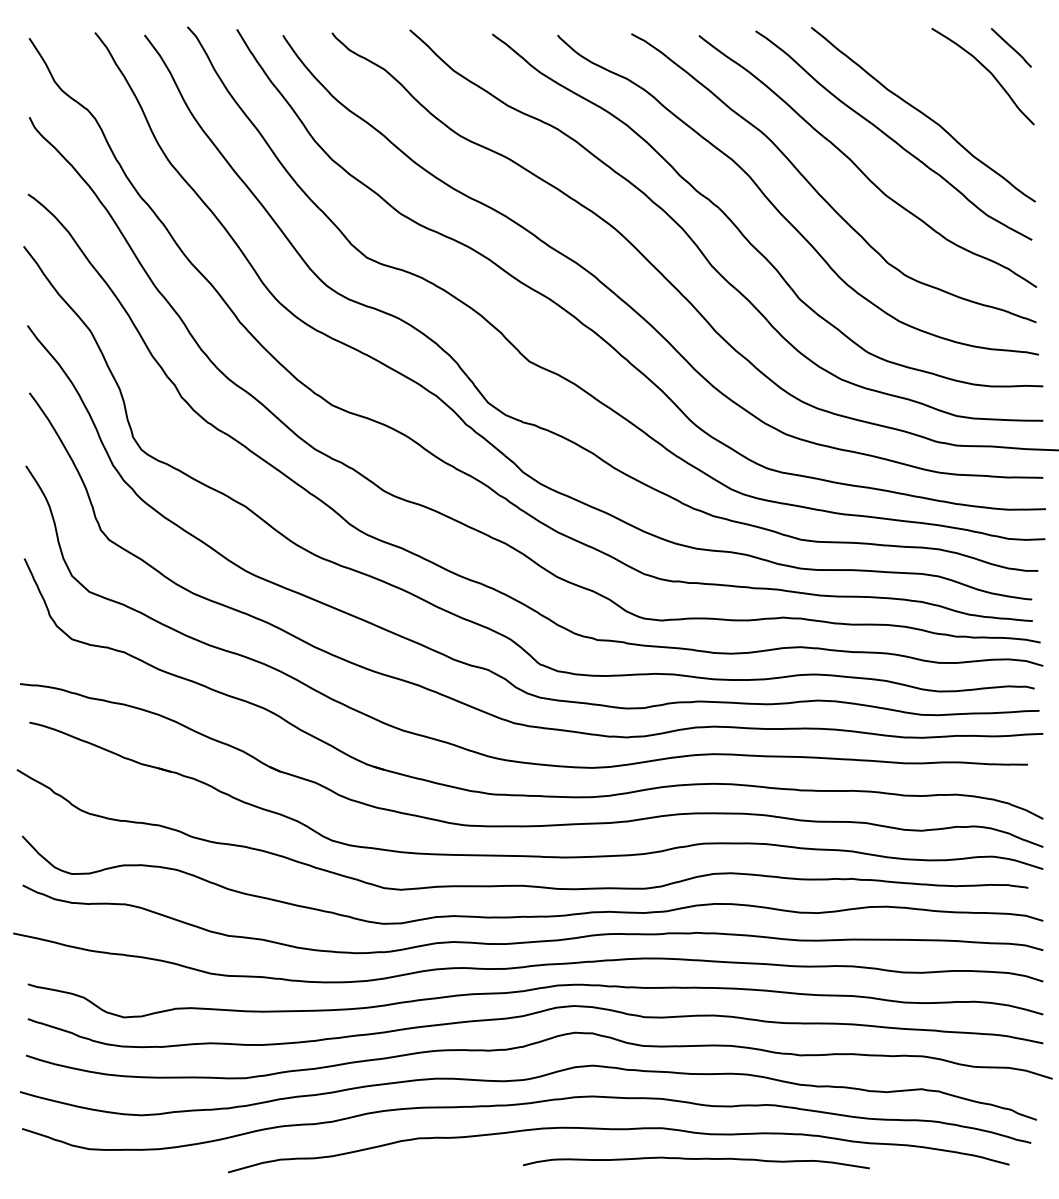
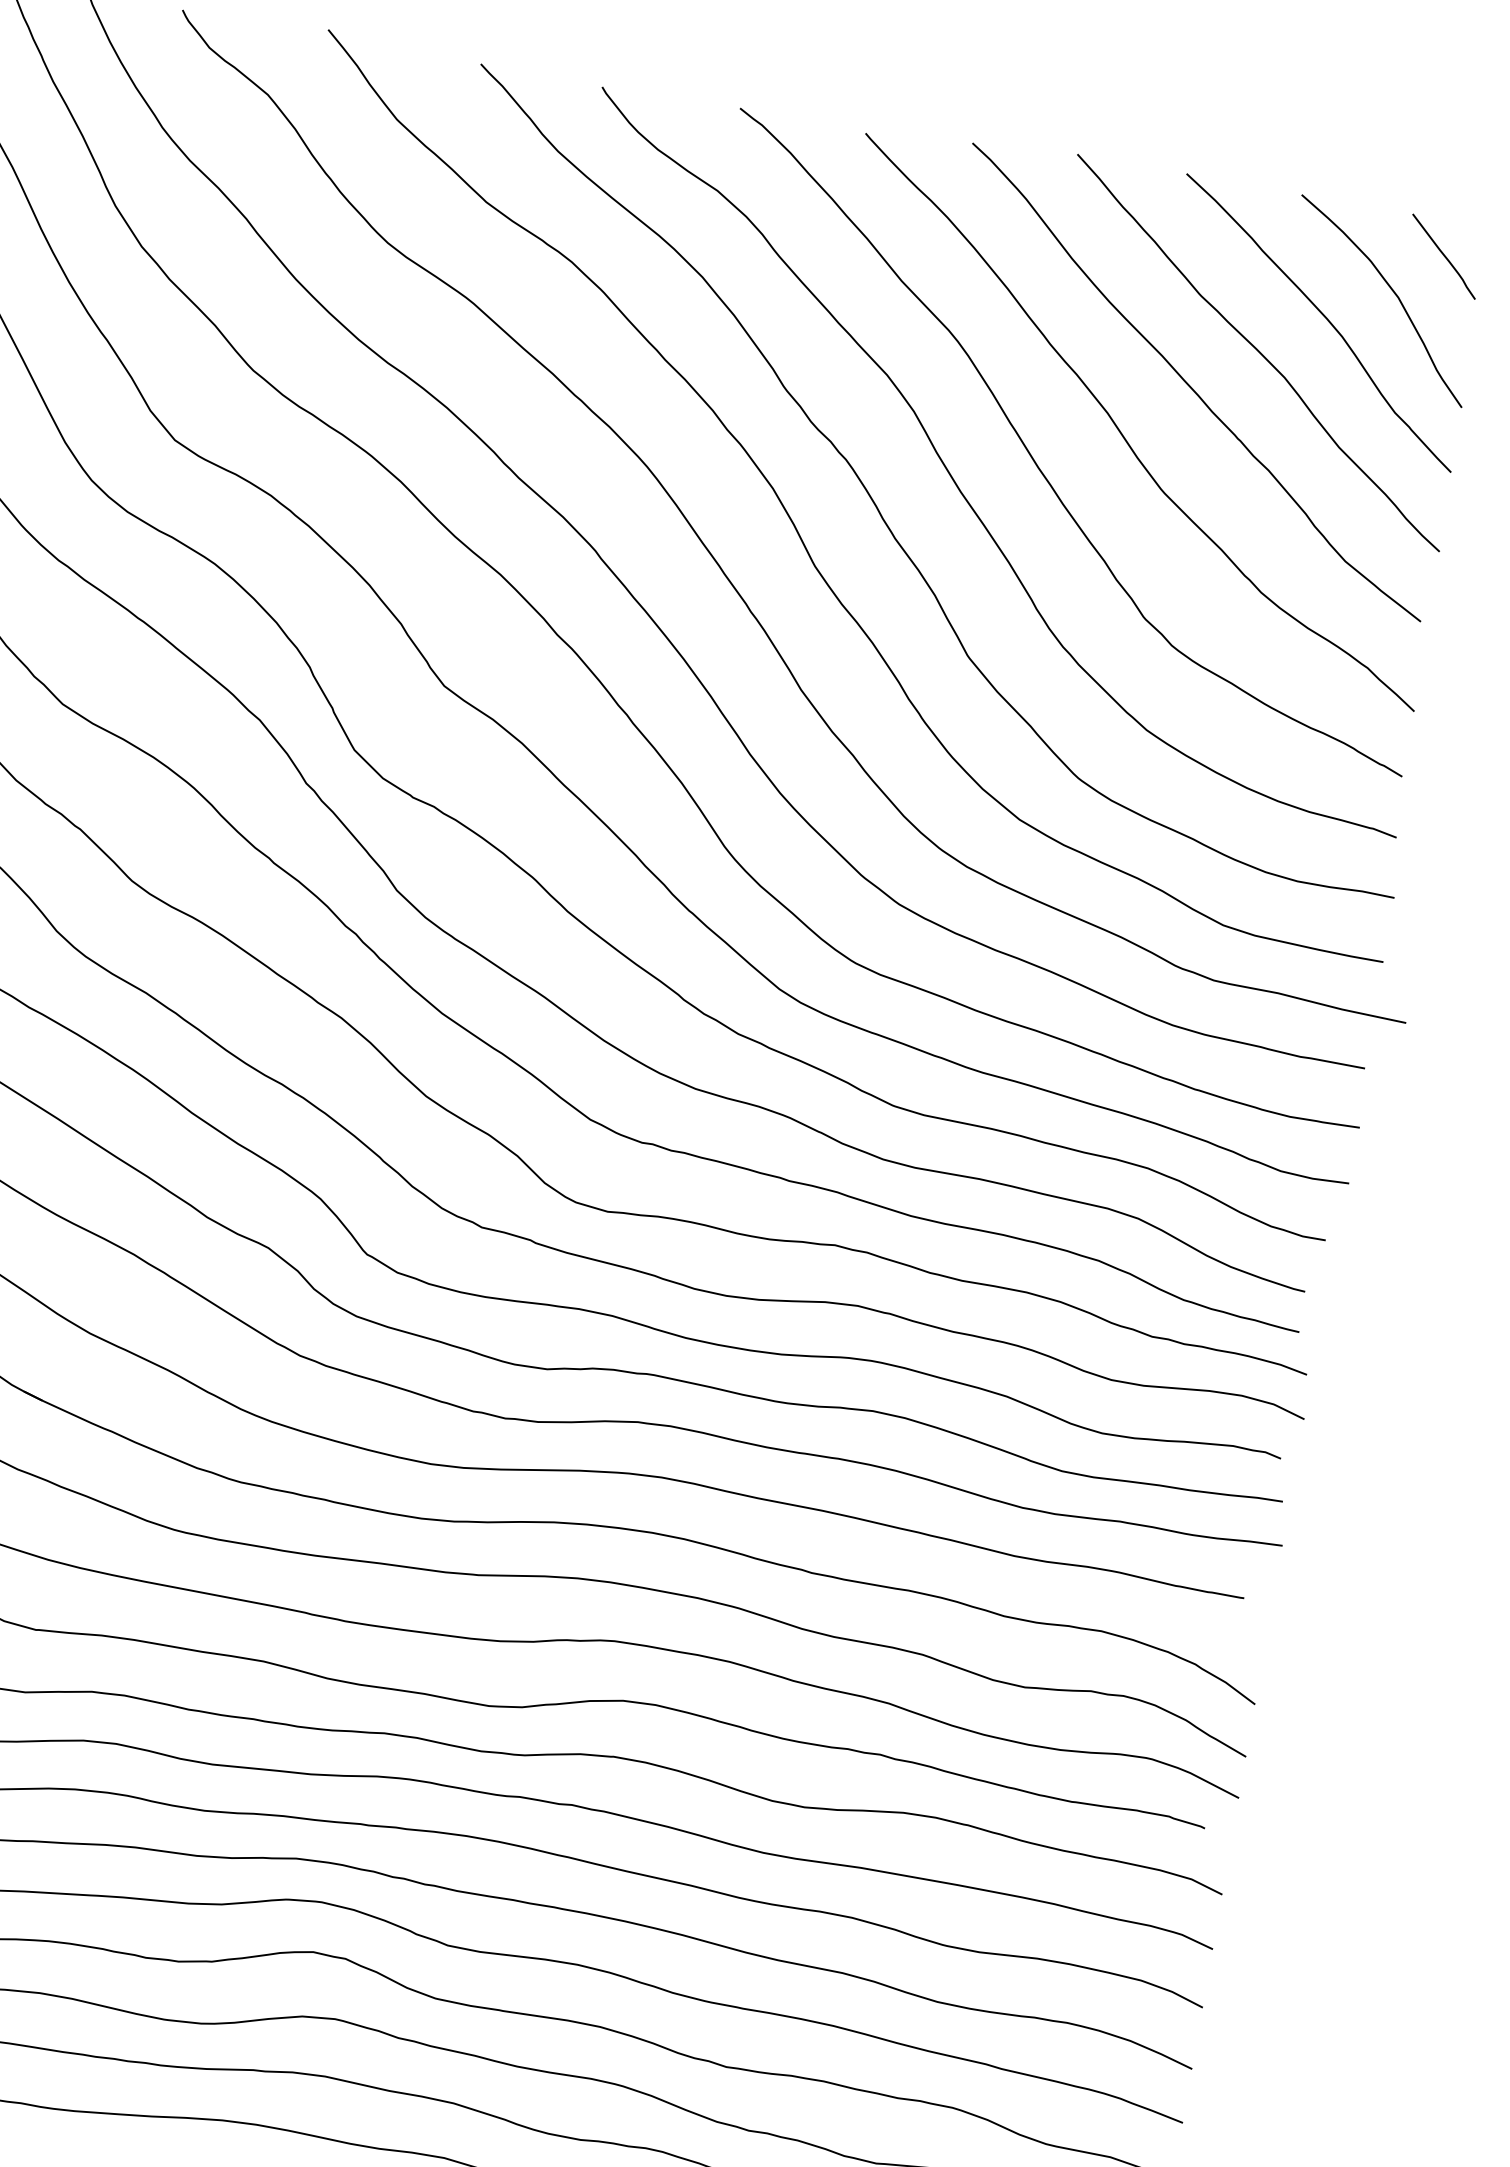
curve: (952, 89) -> (1320, 315), added

